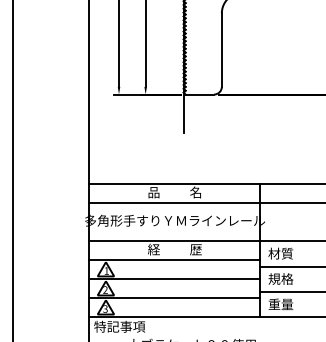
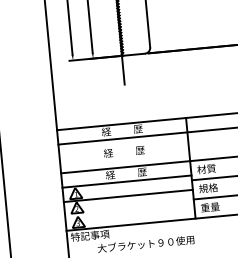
text: (174, 192) -> (121, 130), 品          名 -> 経          歴
text: (174, 220) -> (123, 151), 多角形手すりＹＭラインレール -> 経          歴
line: (174, 298) -> (129, 210), removed

